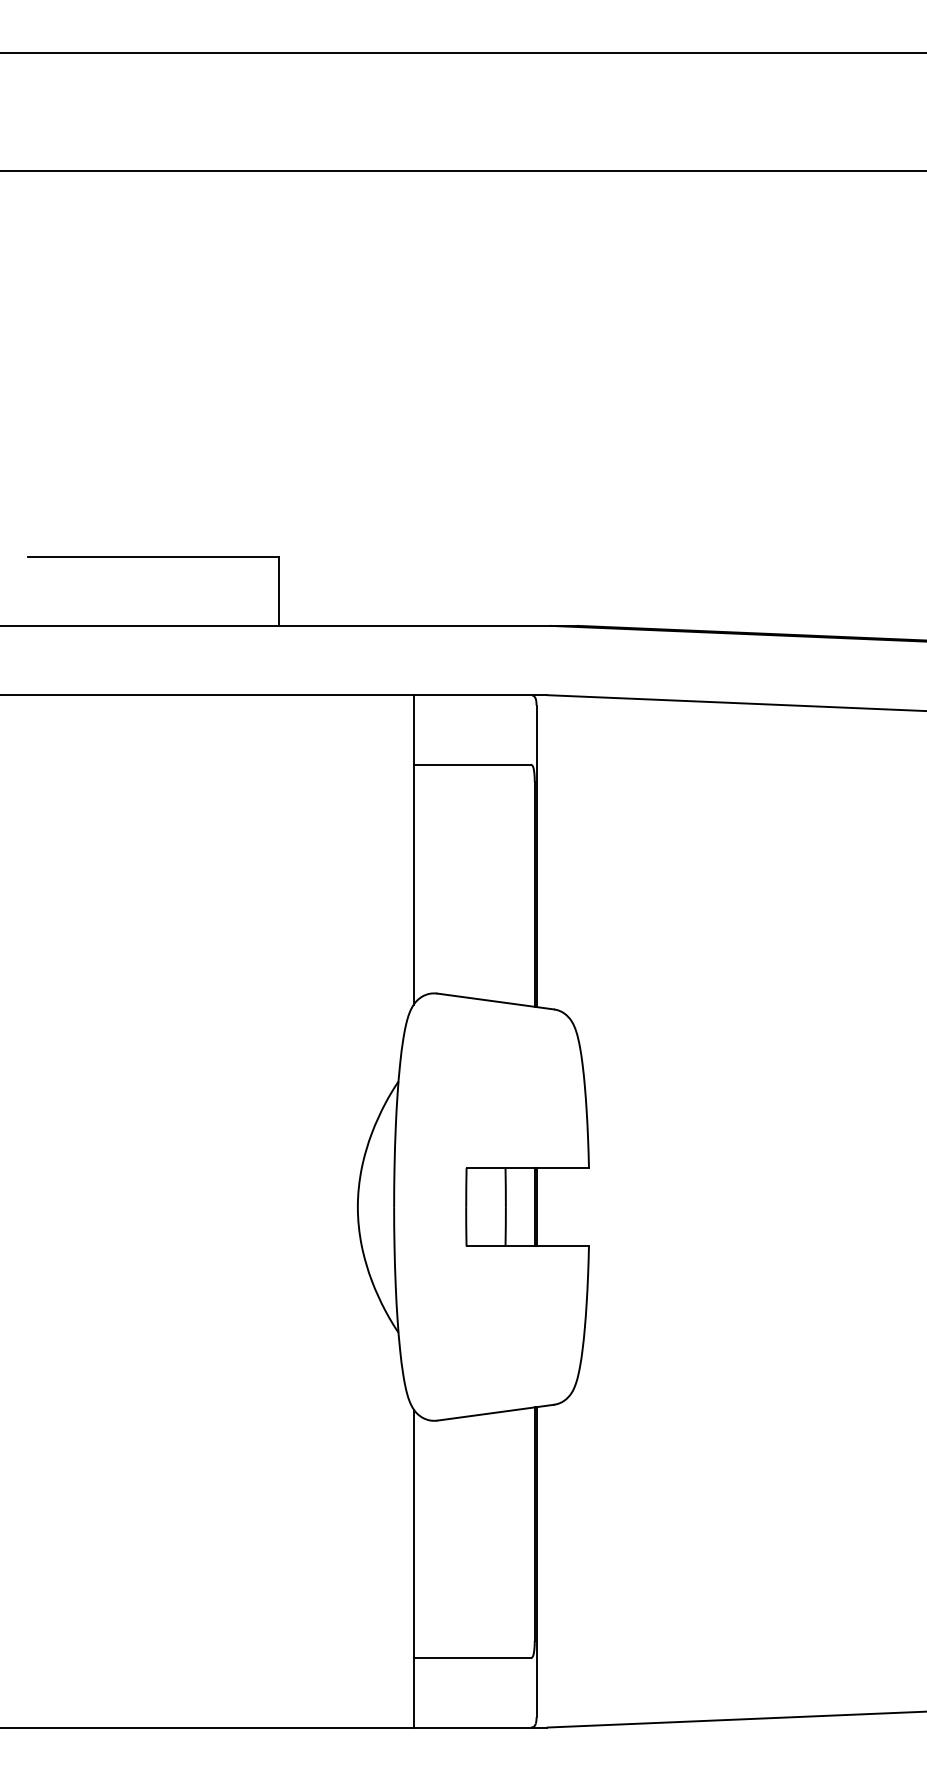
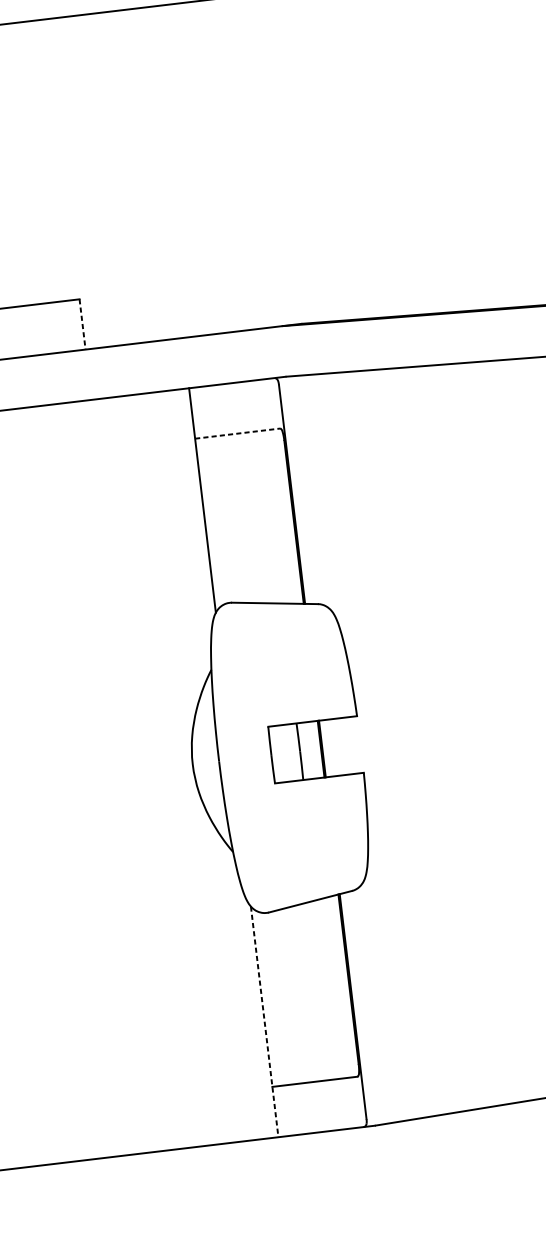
line: (279, 591) -> (82, 324), solid -> dashed
line: (472, 764) -> (237, 433), solid -> dashed
line: (413, 1568) -> (264, 1021), solid -> dashed

